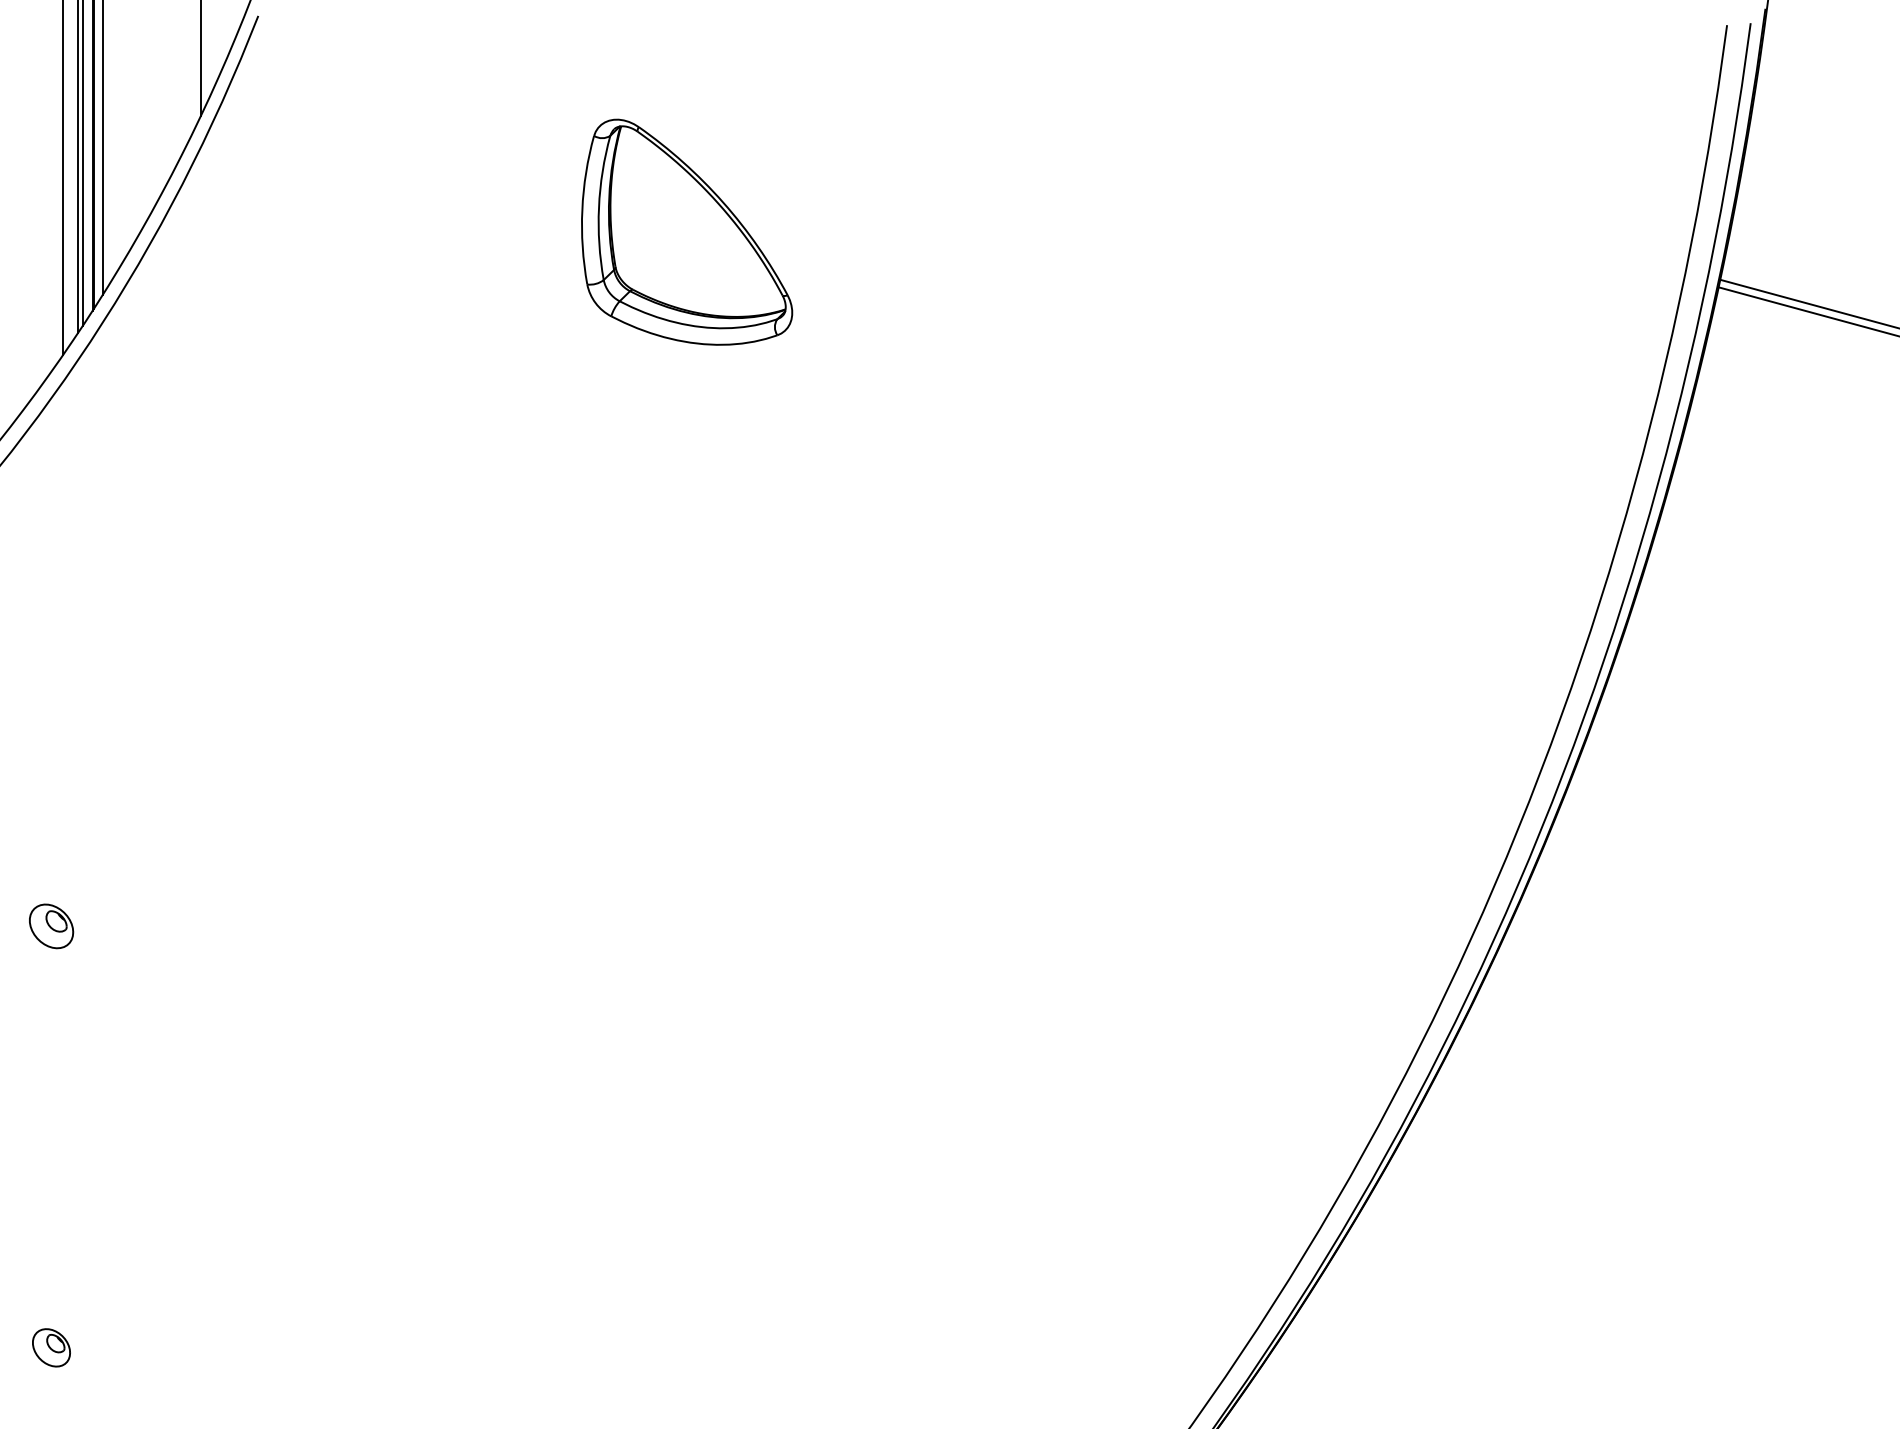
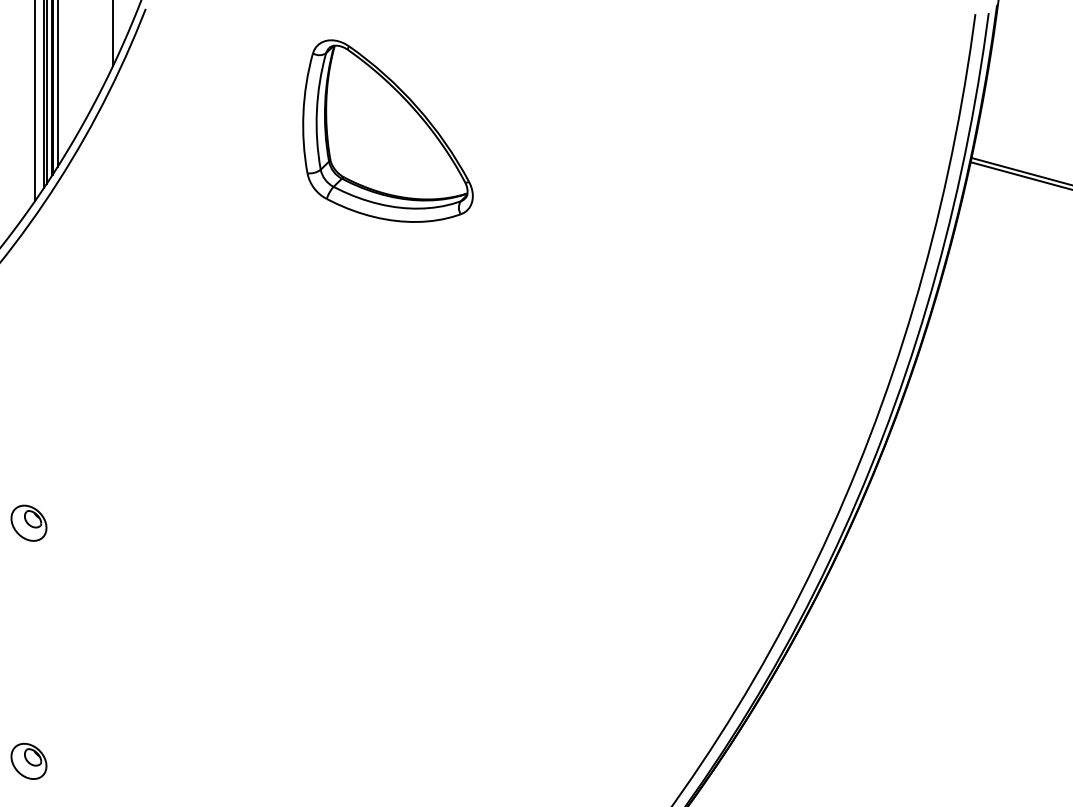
part: (686, 231) -> (387, 130), size x1.43
part: (50, 925) -> (28, 522), size x1.43
part: (50, 1346) -> (28, 760), size x1.67

